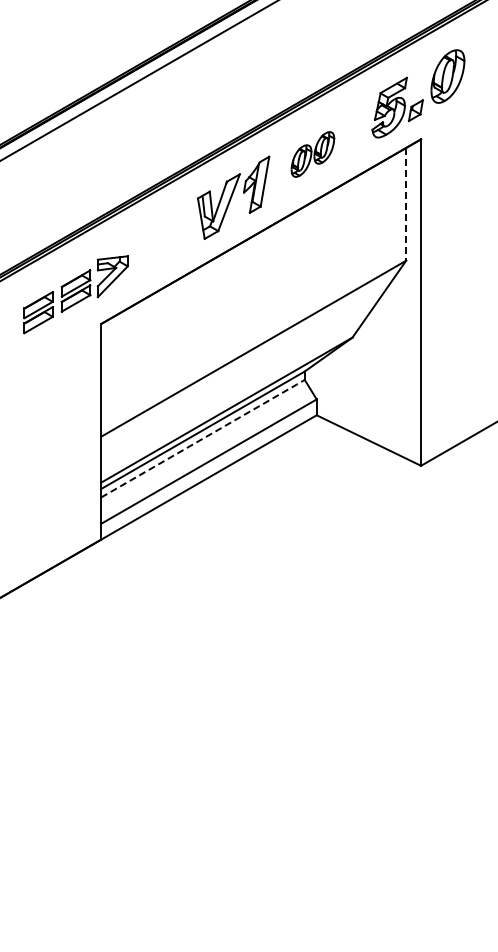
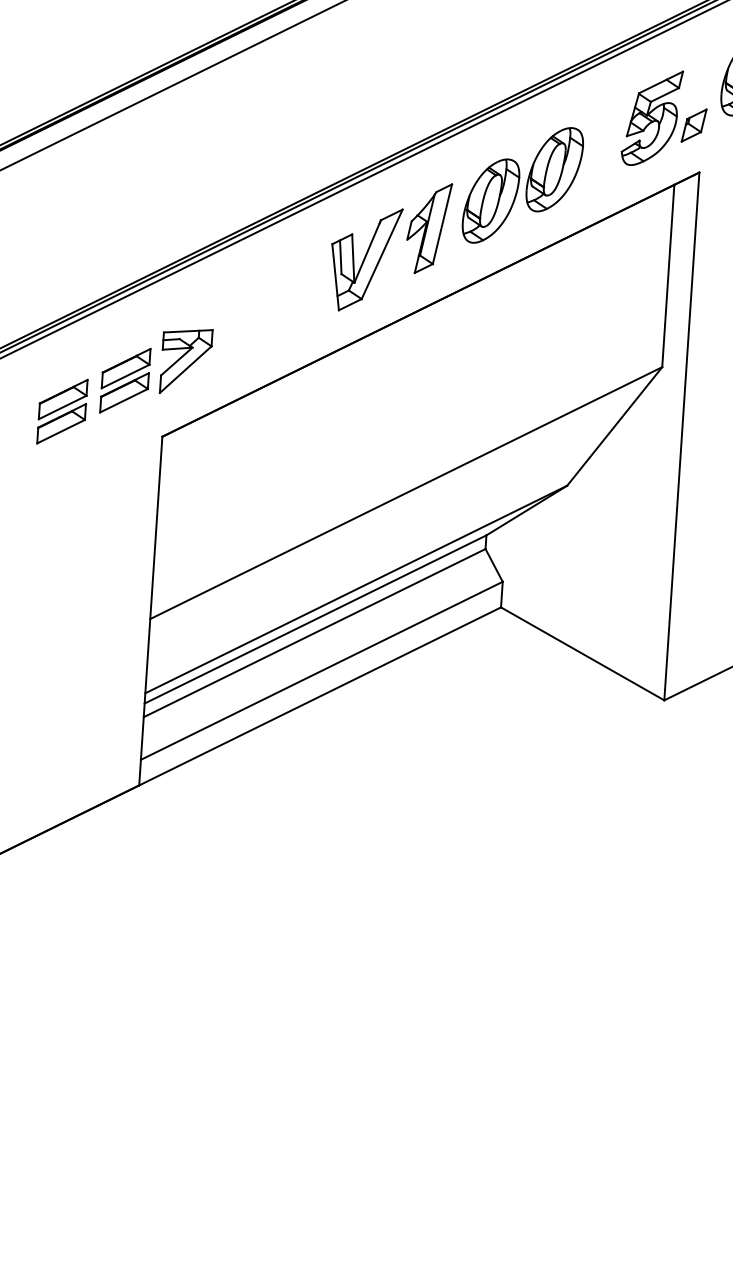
part: (312, 154) -> (522, 185), size x1.67
line: (406, 204) -> (668, 276), dashed -> solid
line: (202, 438) -> (313, 632), dashed -> solid

